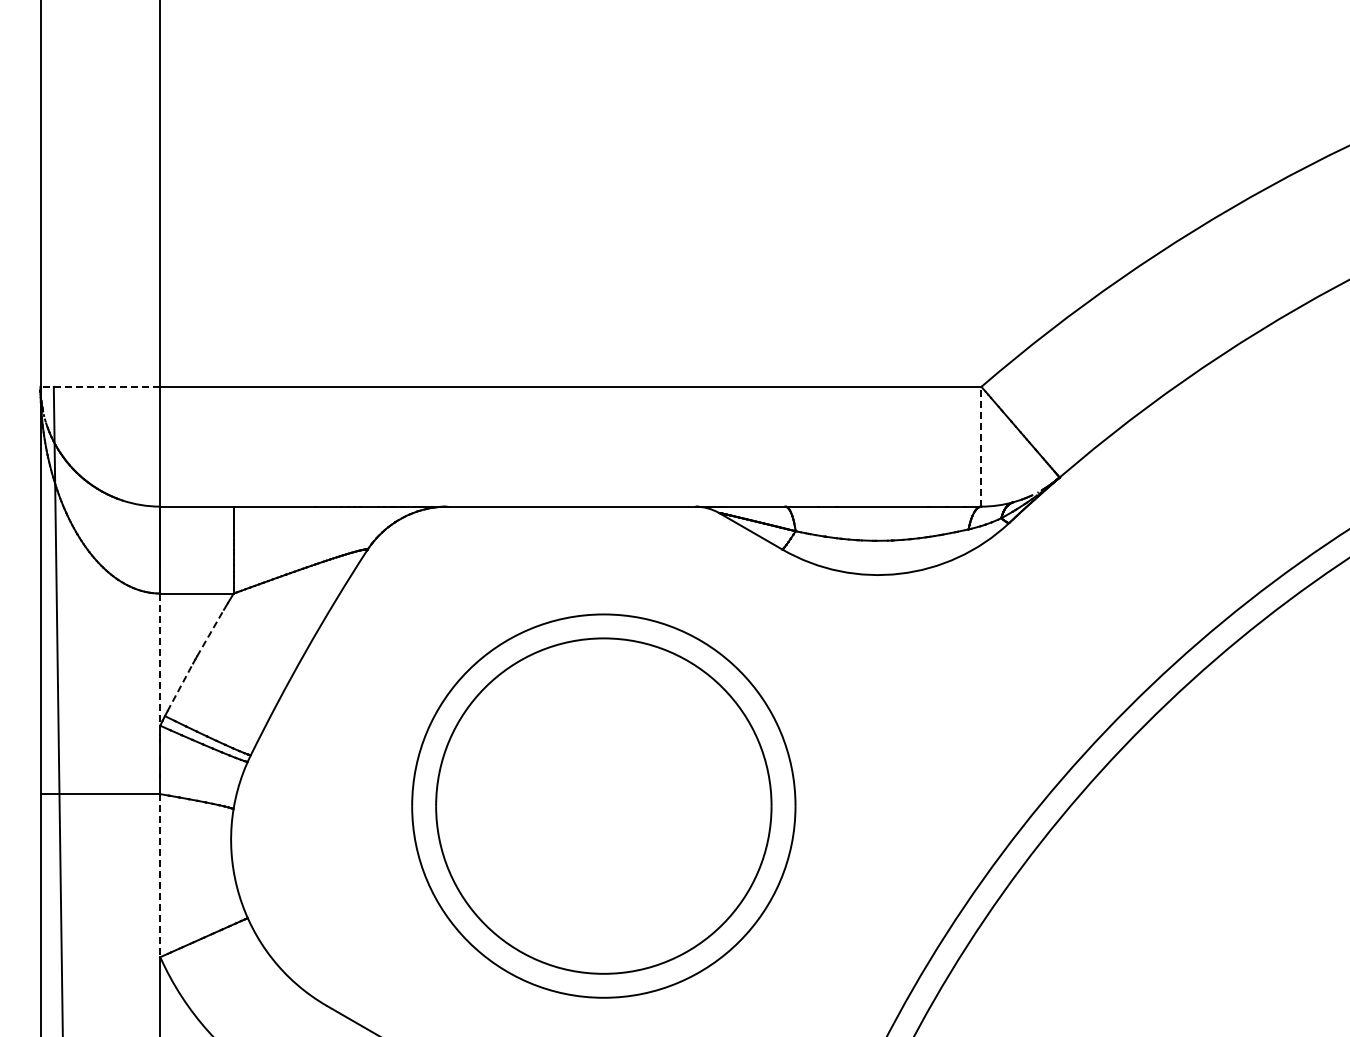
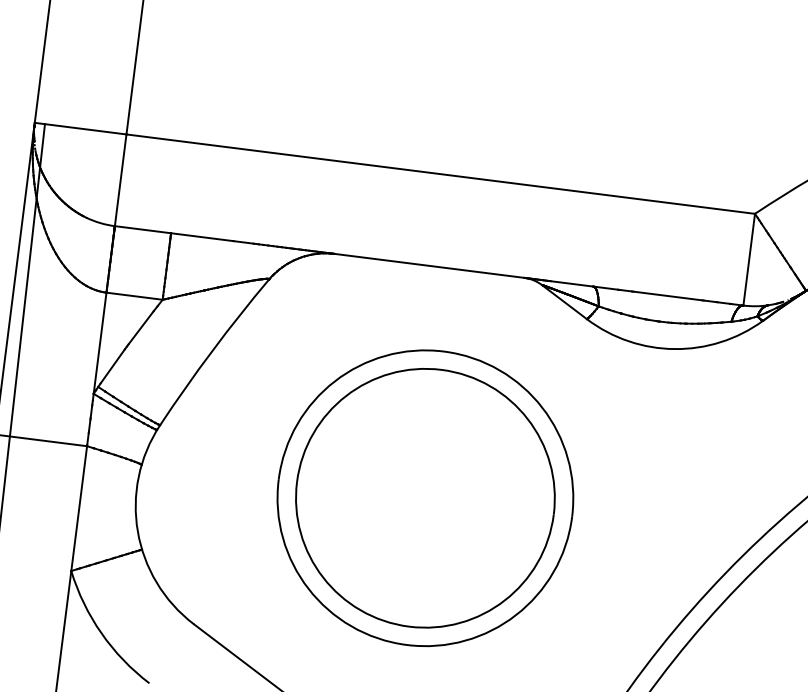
line: (100, 386) -> (80, 128), dashed -> solid
line: (981, 446) -> (749, 259), dashed -> solid
line: (210, 633) -> (141, 328), dashed -> solid
line: (160, 660) -> (100, 343), dashed -> solid
line: (180, 687) -> (112, 366), dashed -> solid
line: (160, 875) -> (79, 508), dashed -> solid

